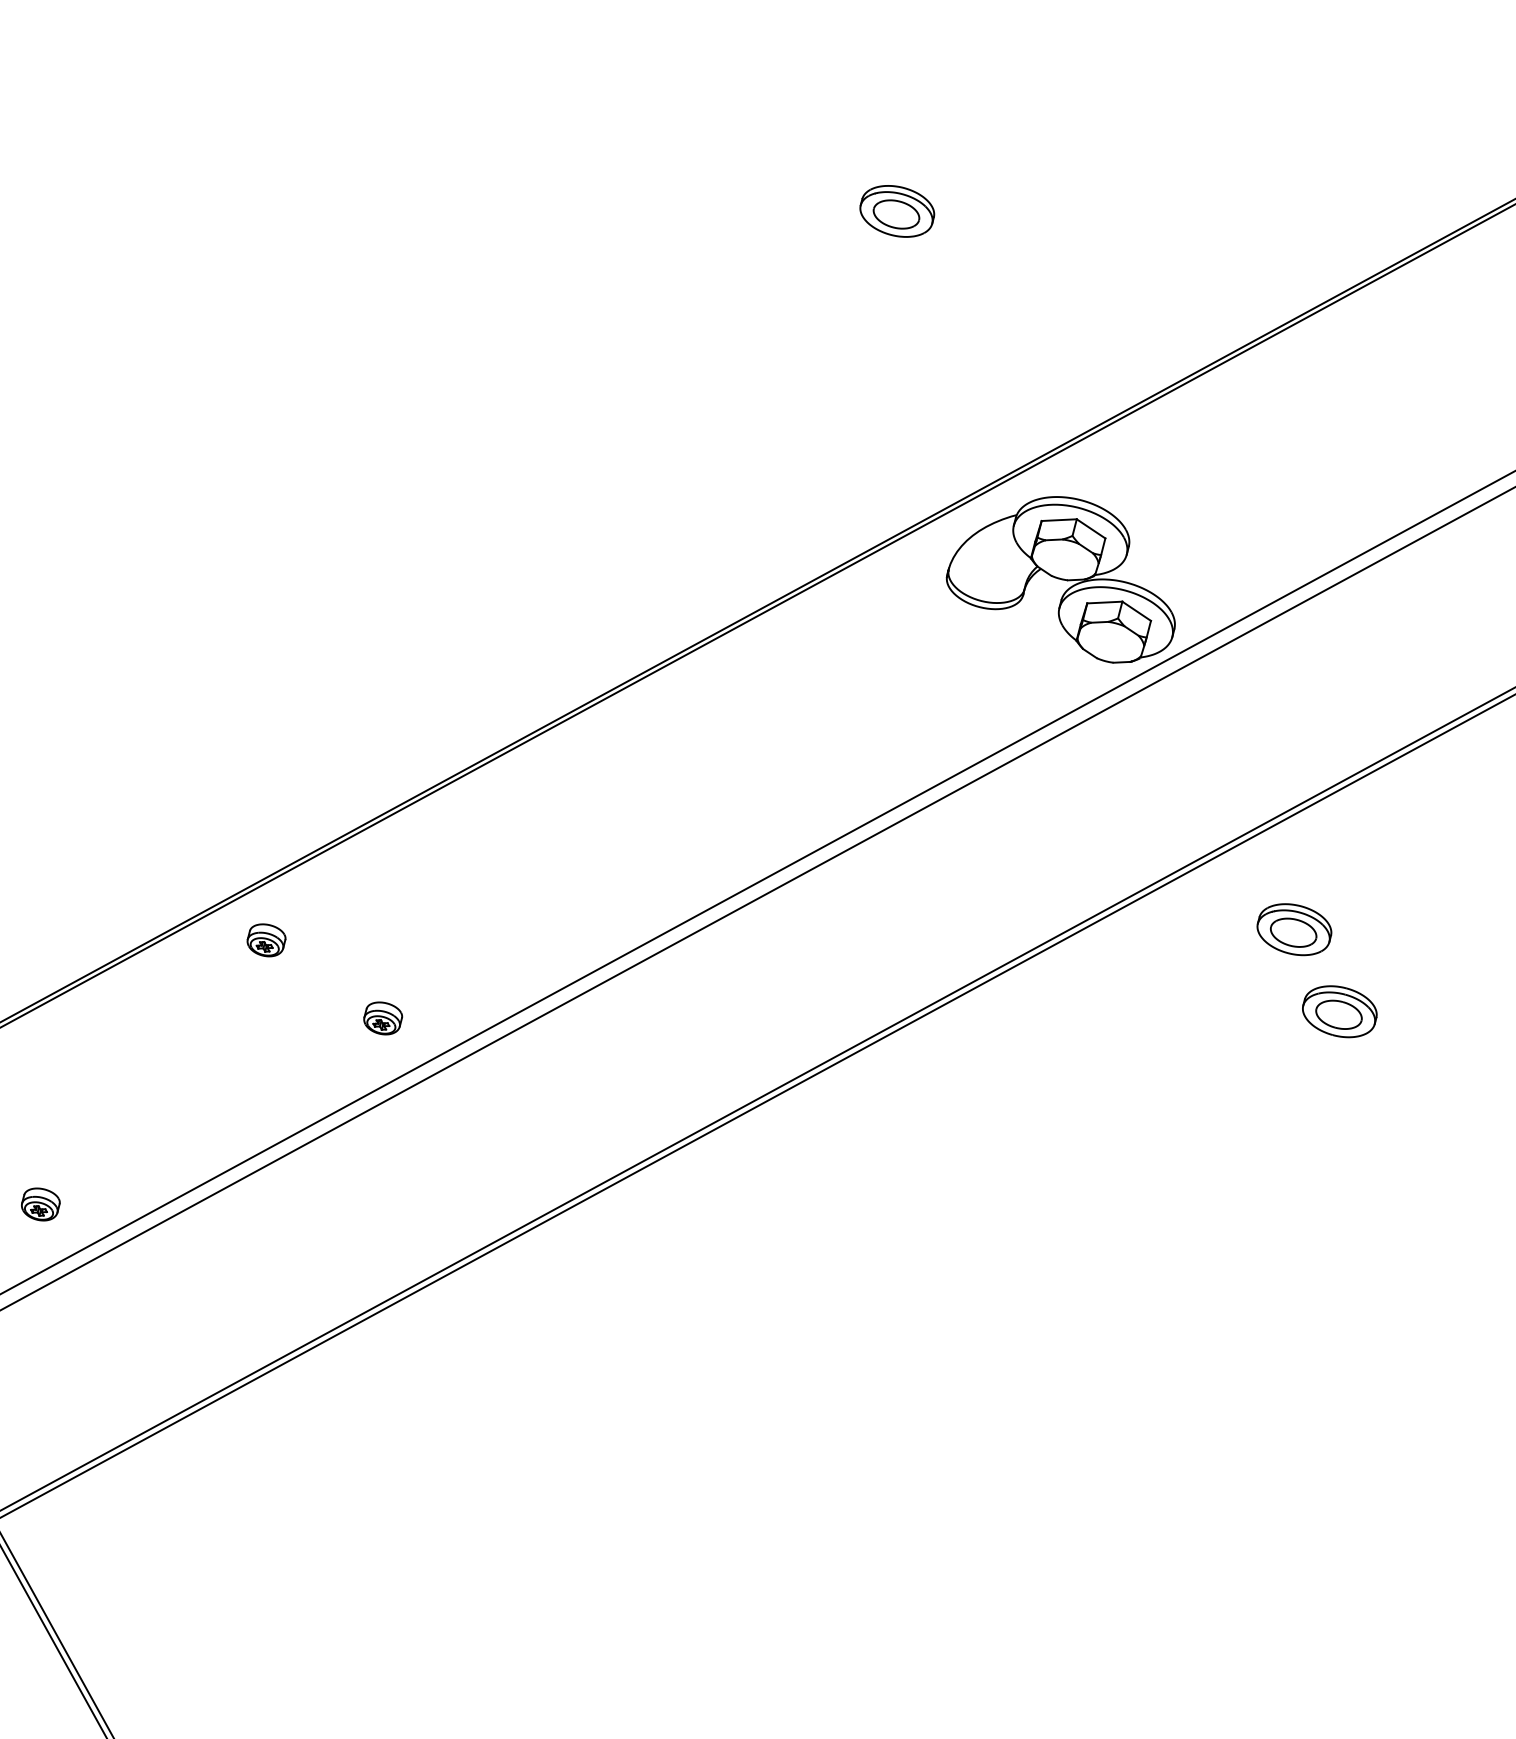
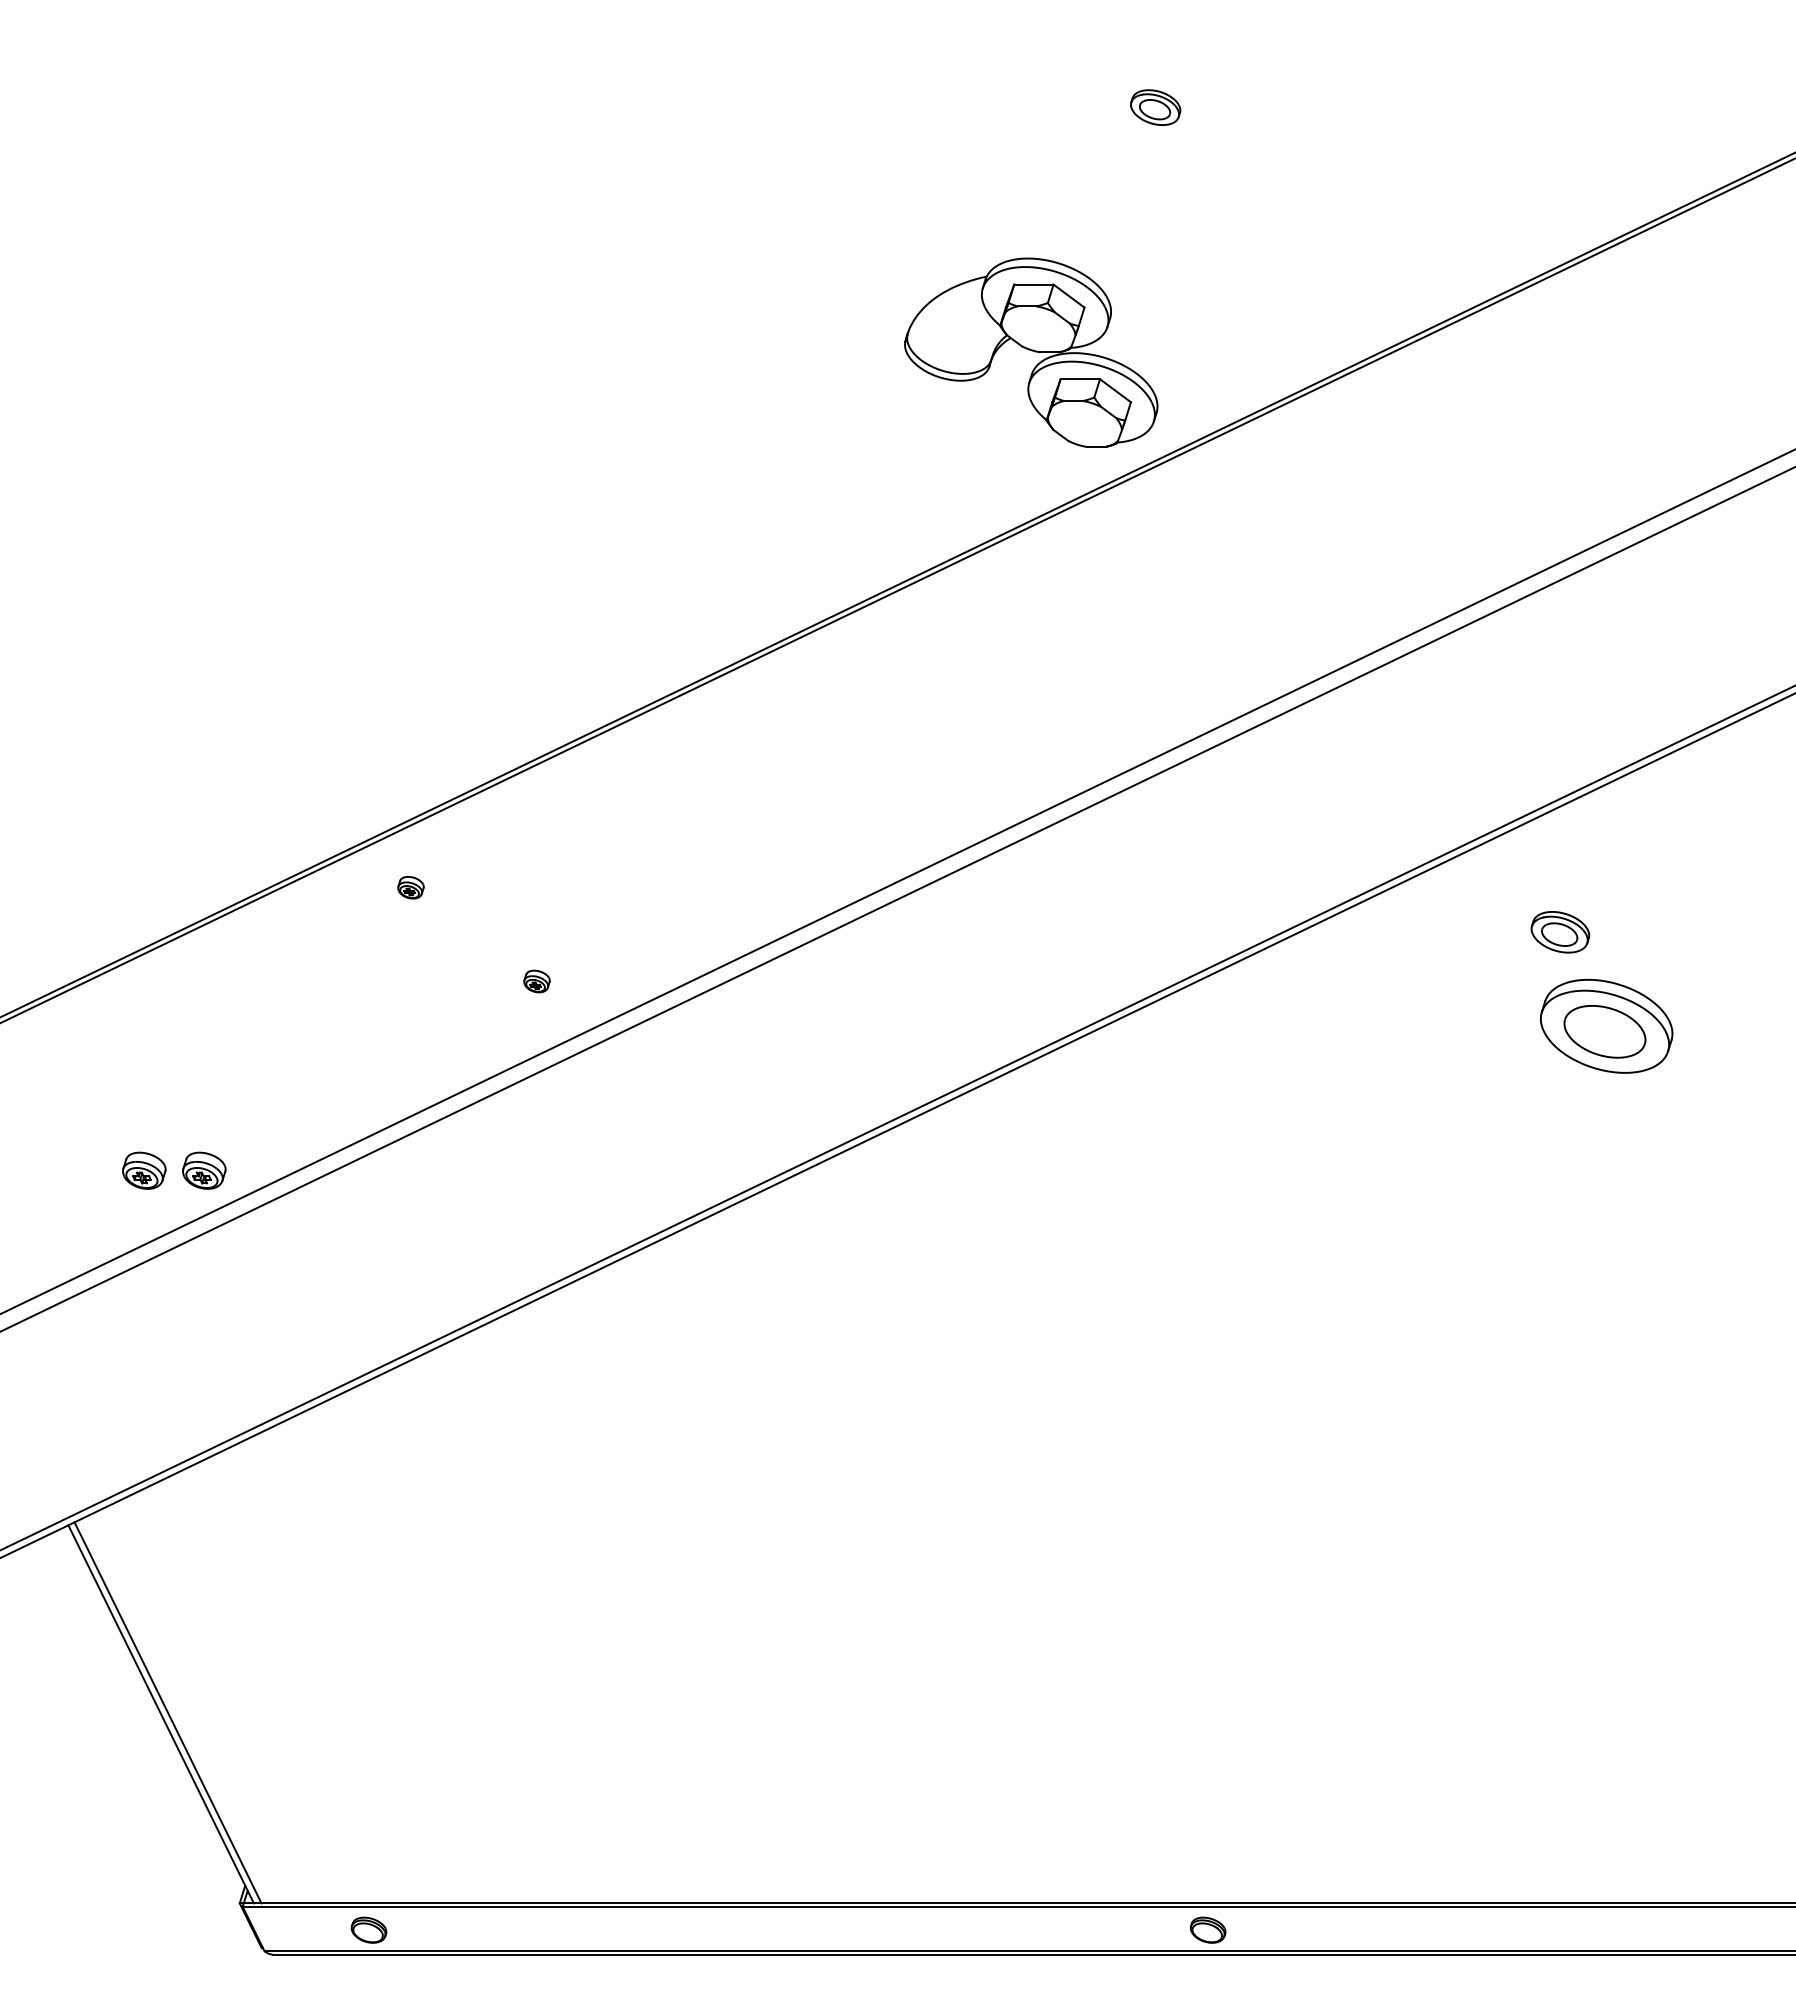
part: (897, 211) -> (1155, 107), size x0.6
part: (1060, 580) -> (1031, 352), moved
part: (1294, 929) -> (1560, 932), size x0.7
part: (266, 939) -> (410, 887), size x0.6
part: (1339, 1011) -> (1606, 1026), size x1.6
part: (382, 1018) -> (536, 981), size x0.6
part: (94, 1201) -> (204, 1170), added

